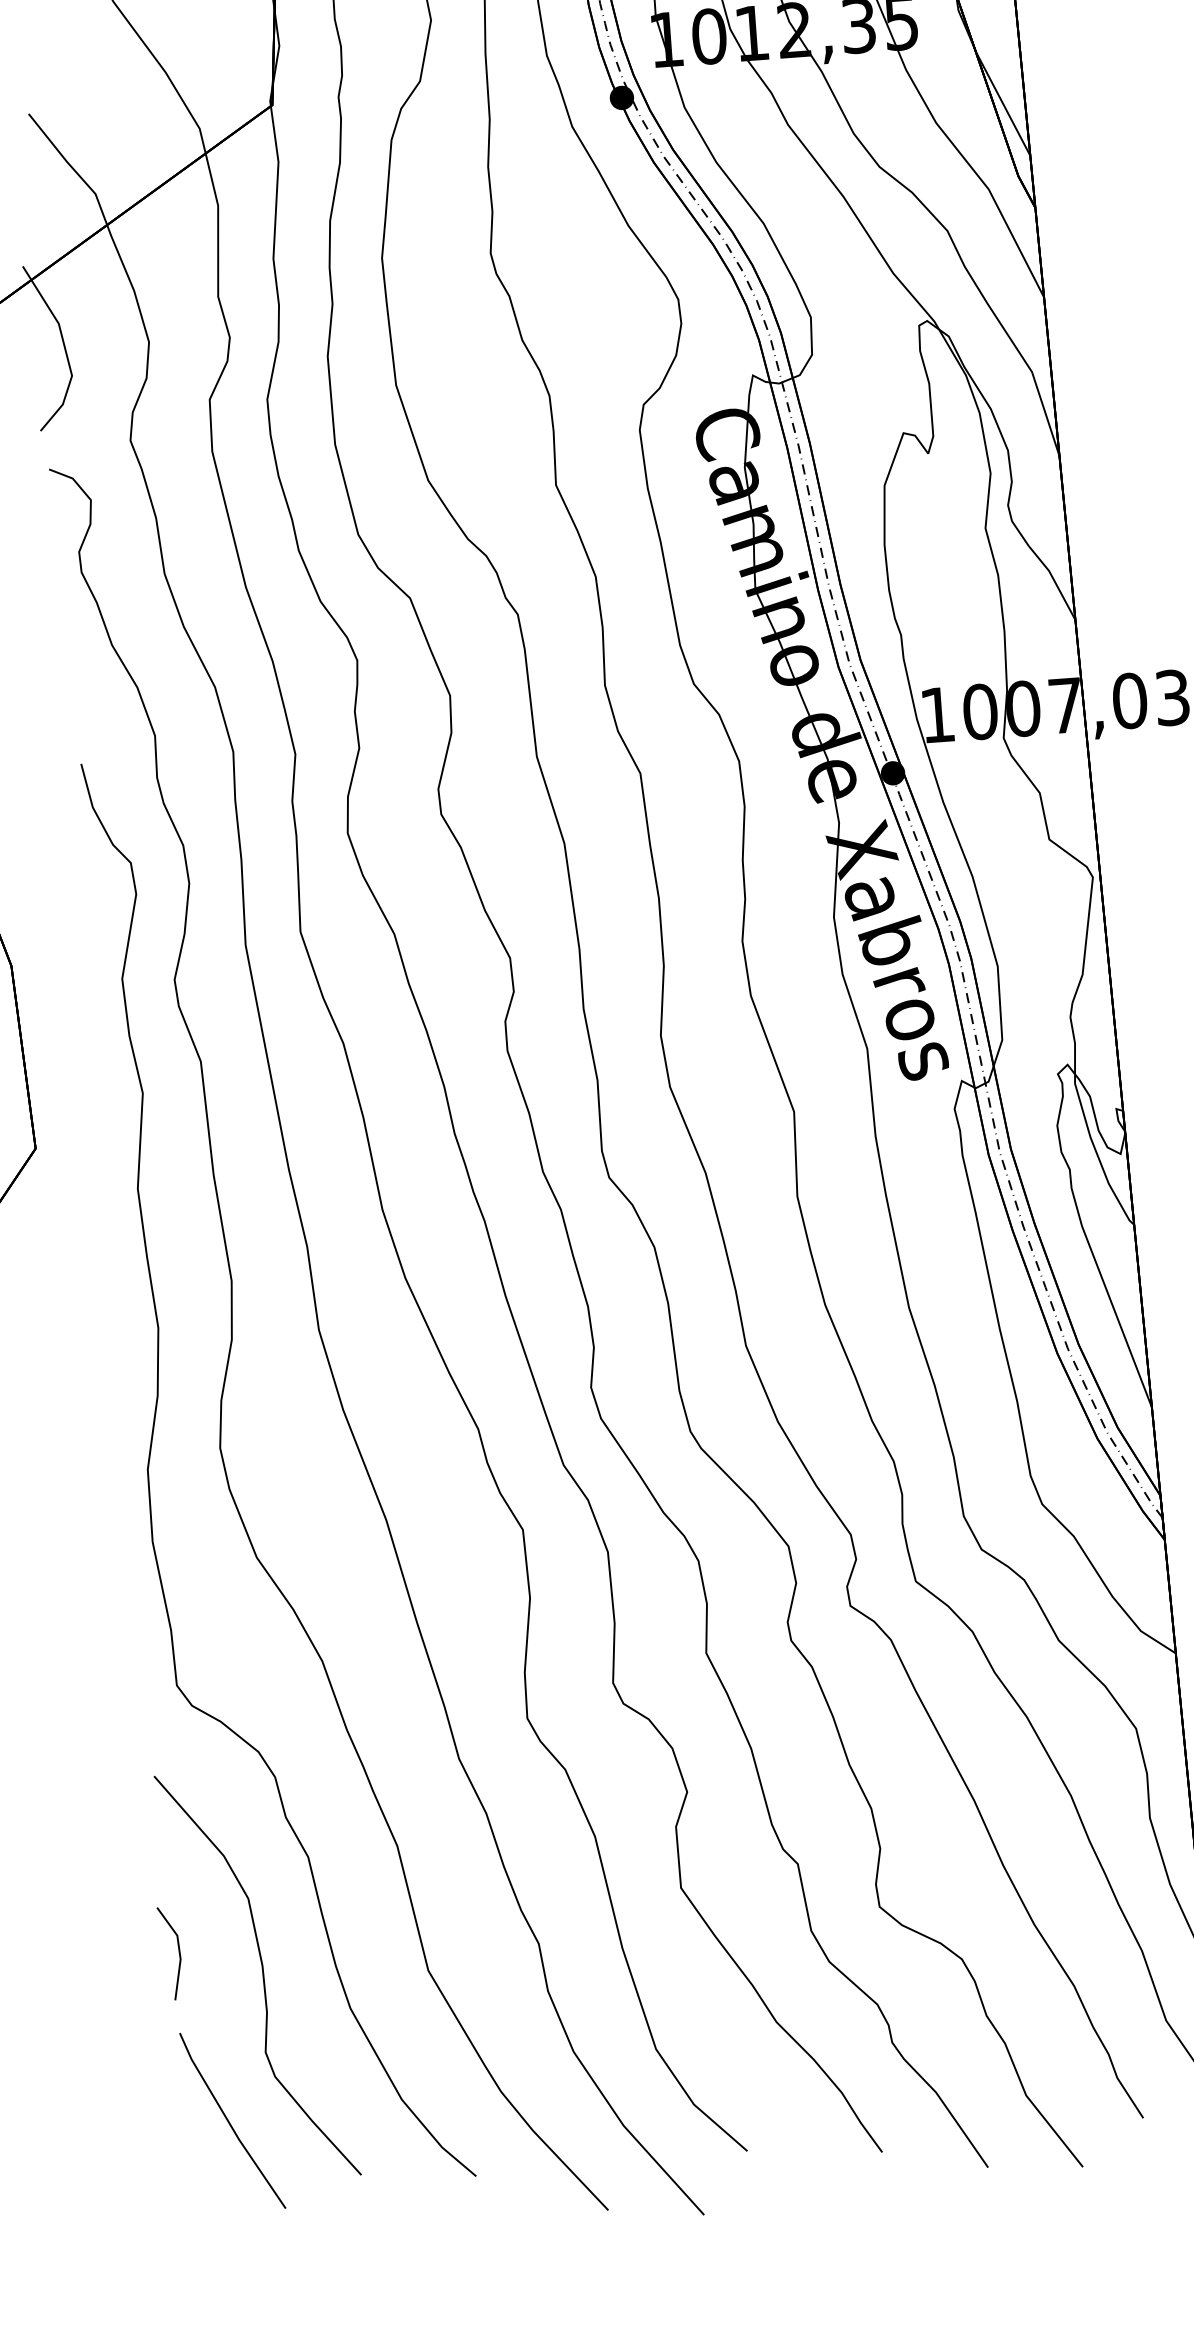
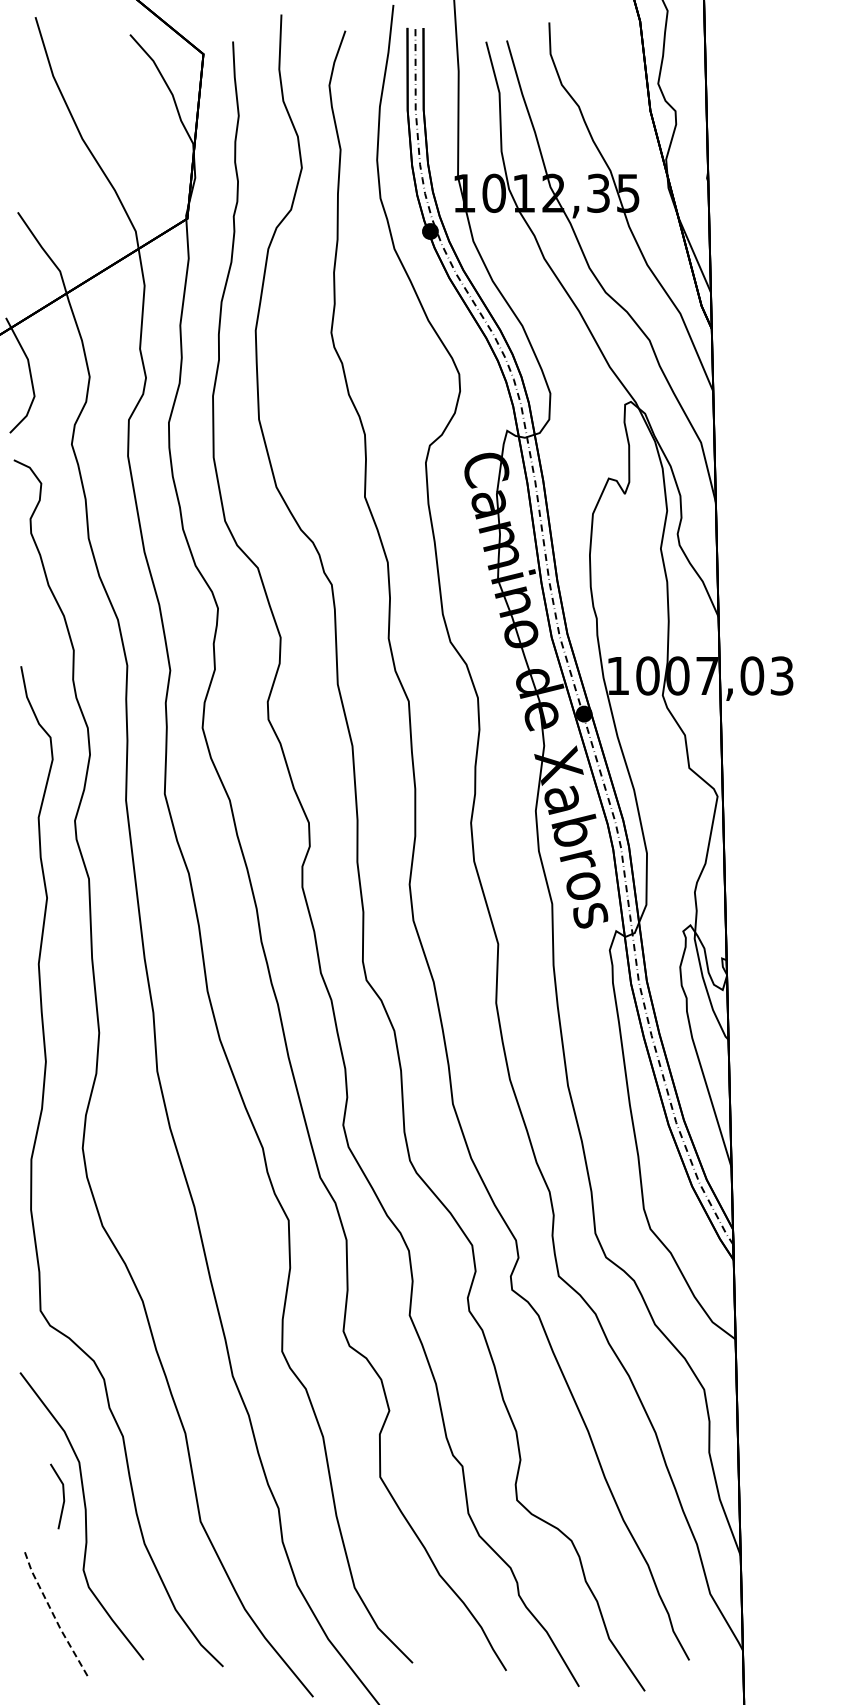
line: (177, 1950) -> (62, 1494), moved
line: (229, 2123) -> (54, 1617), solid -> dashed

